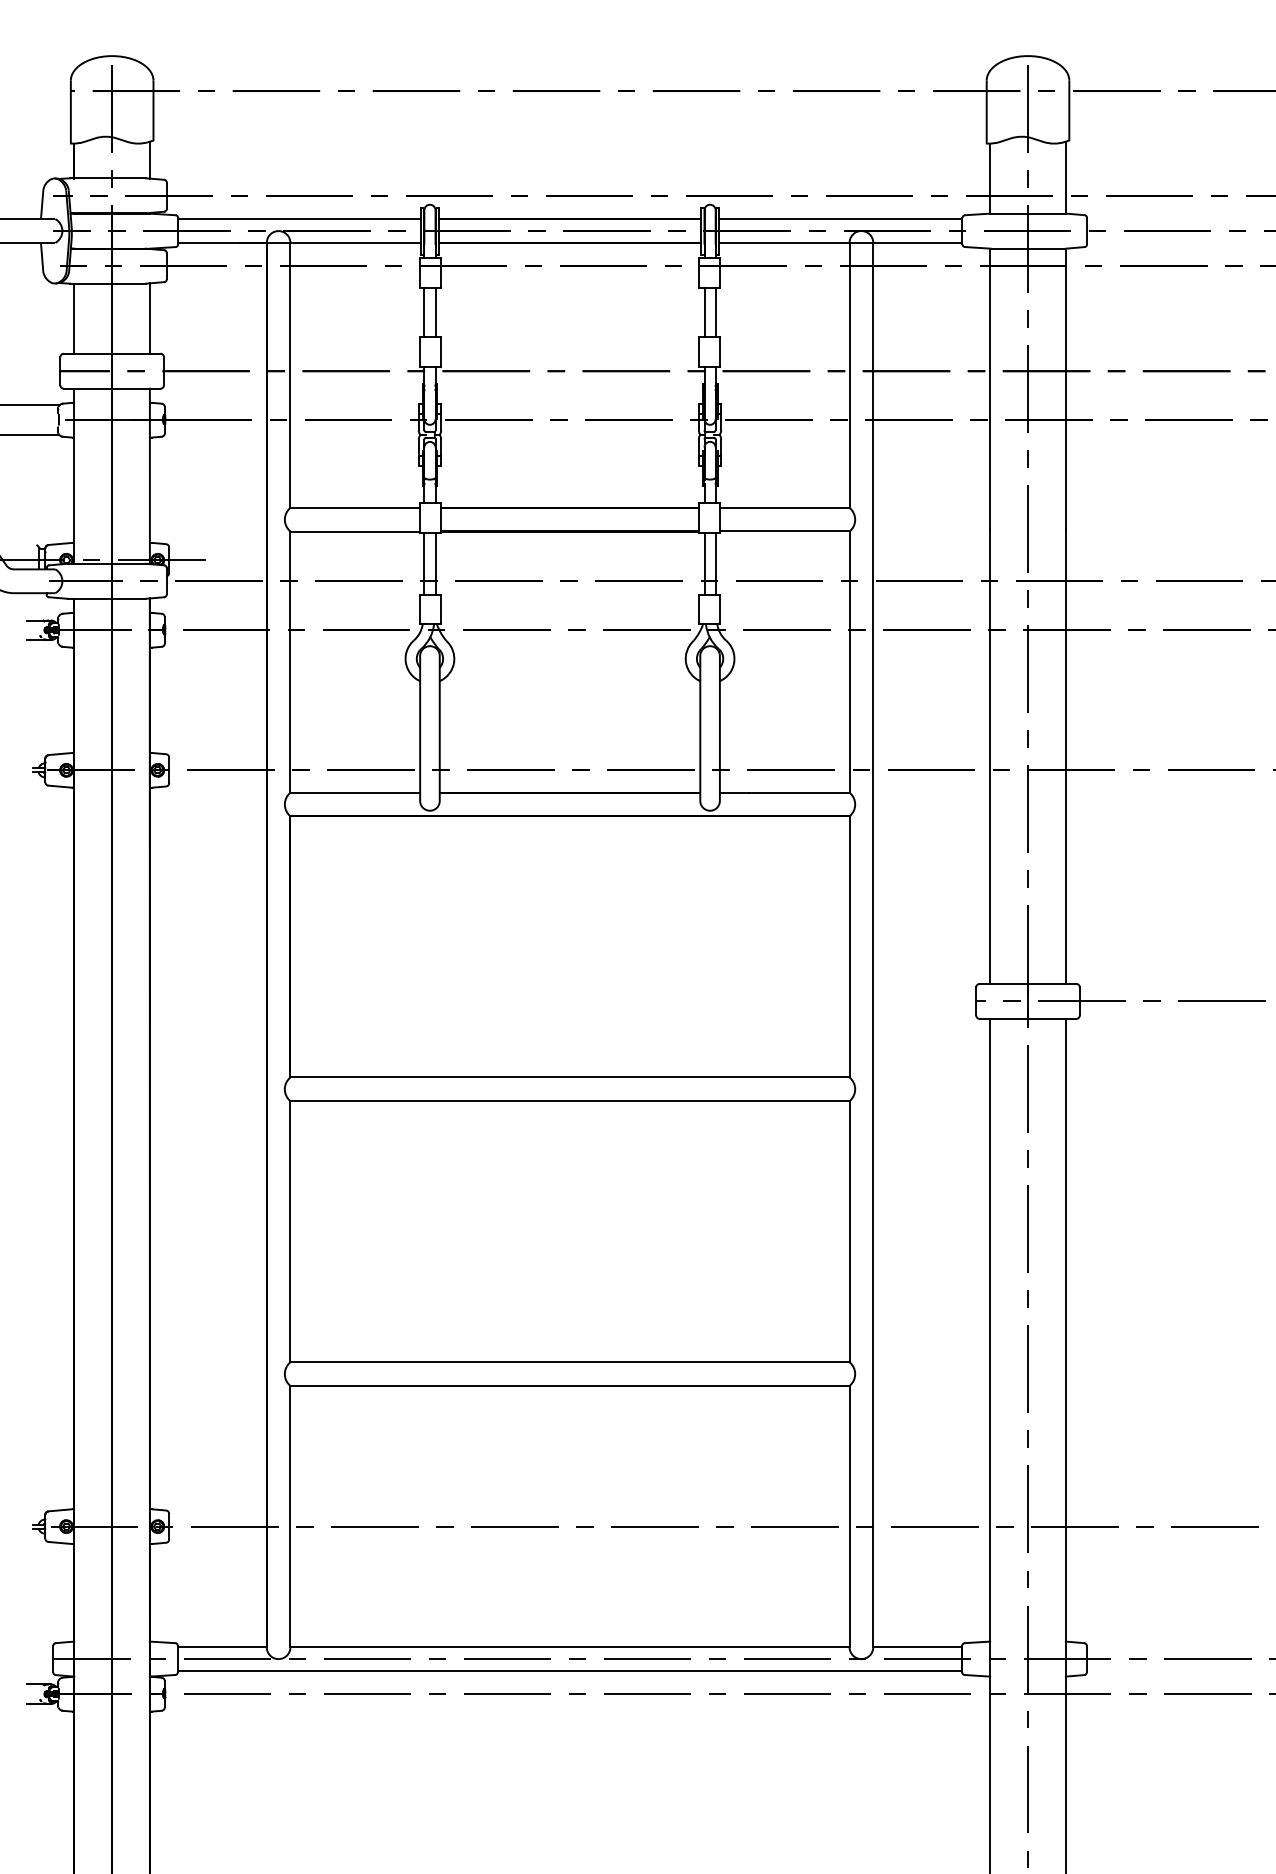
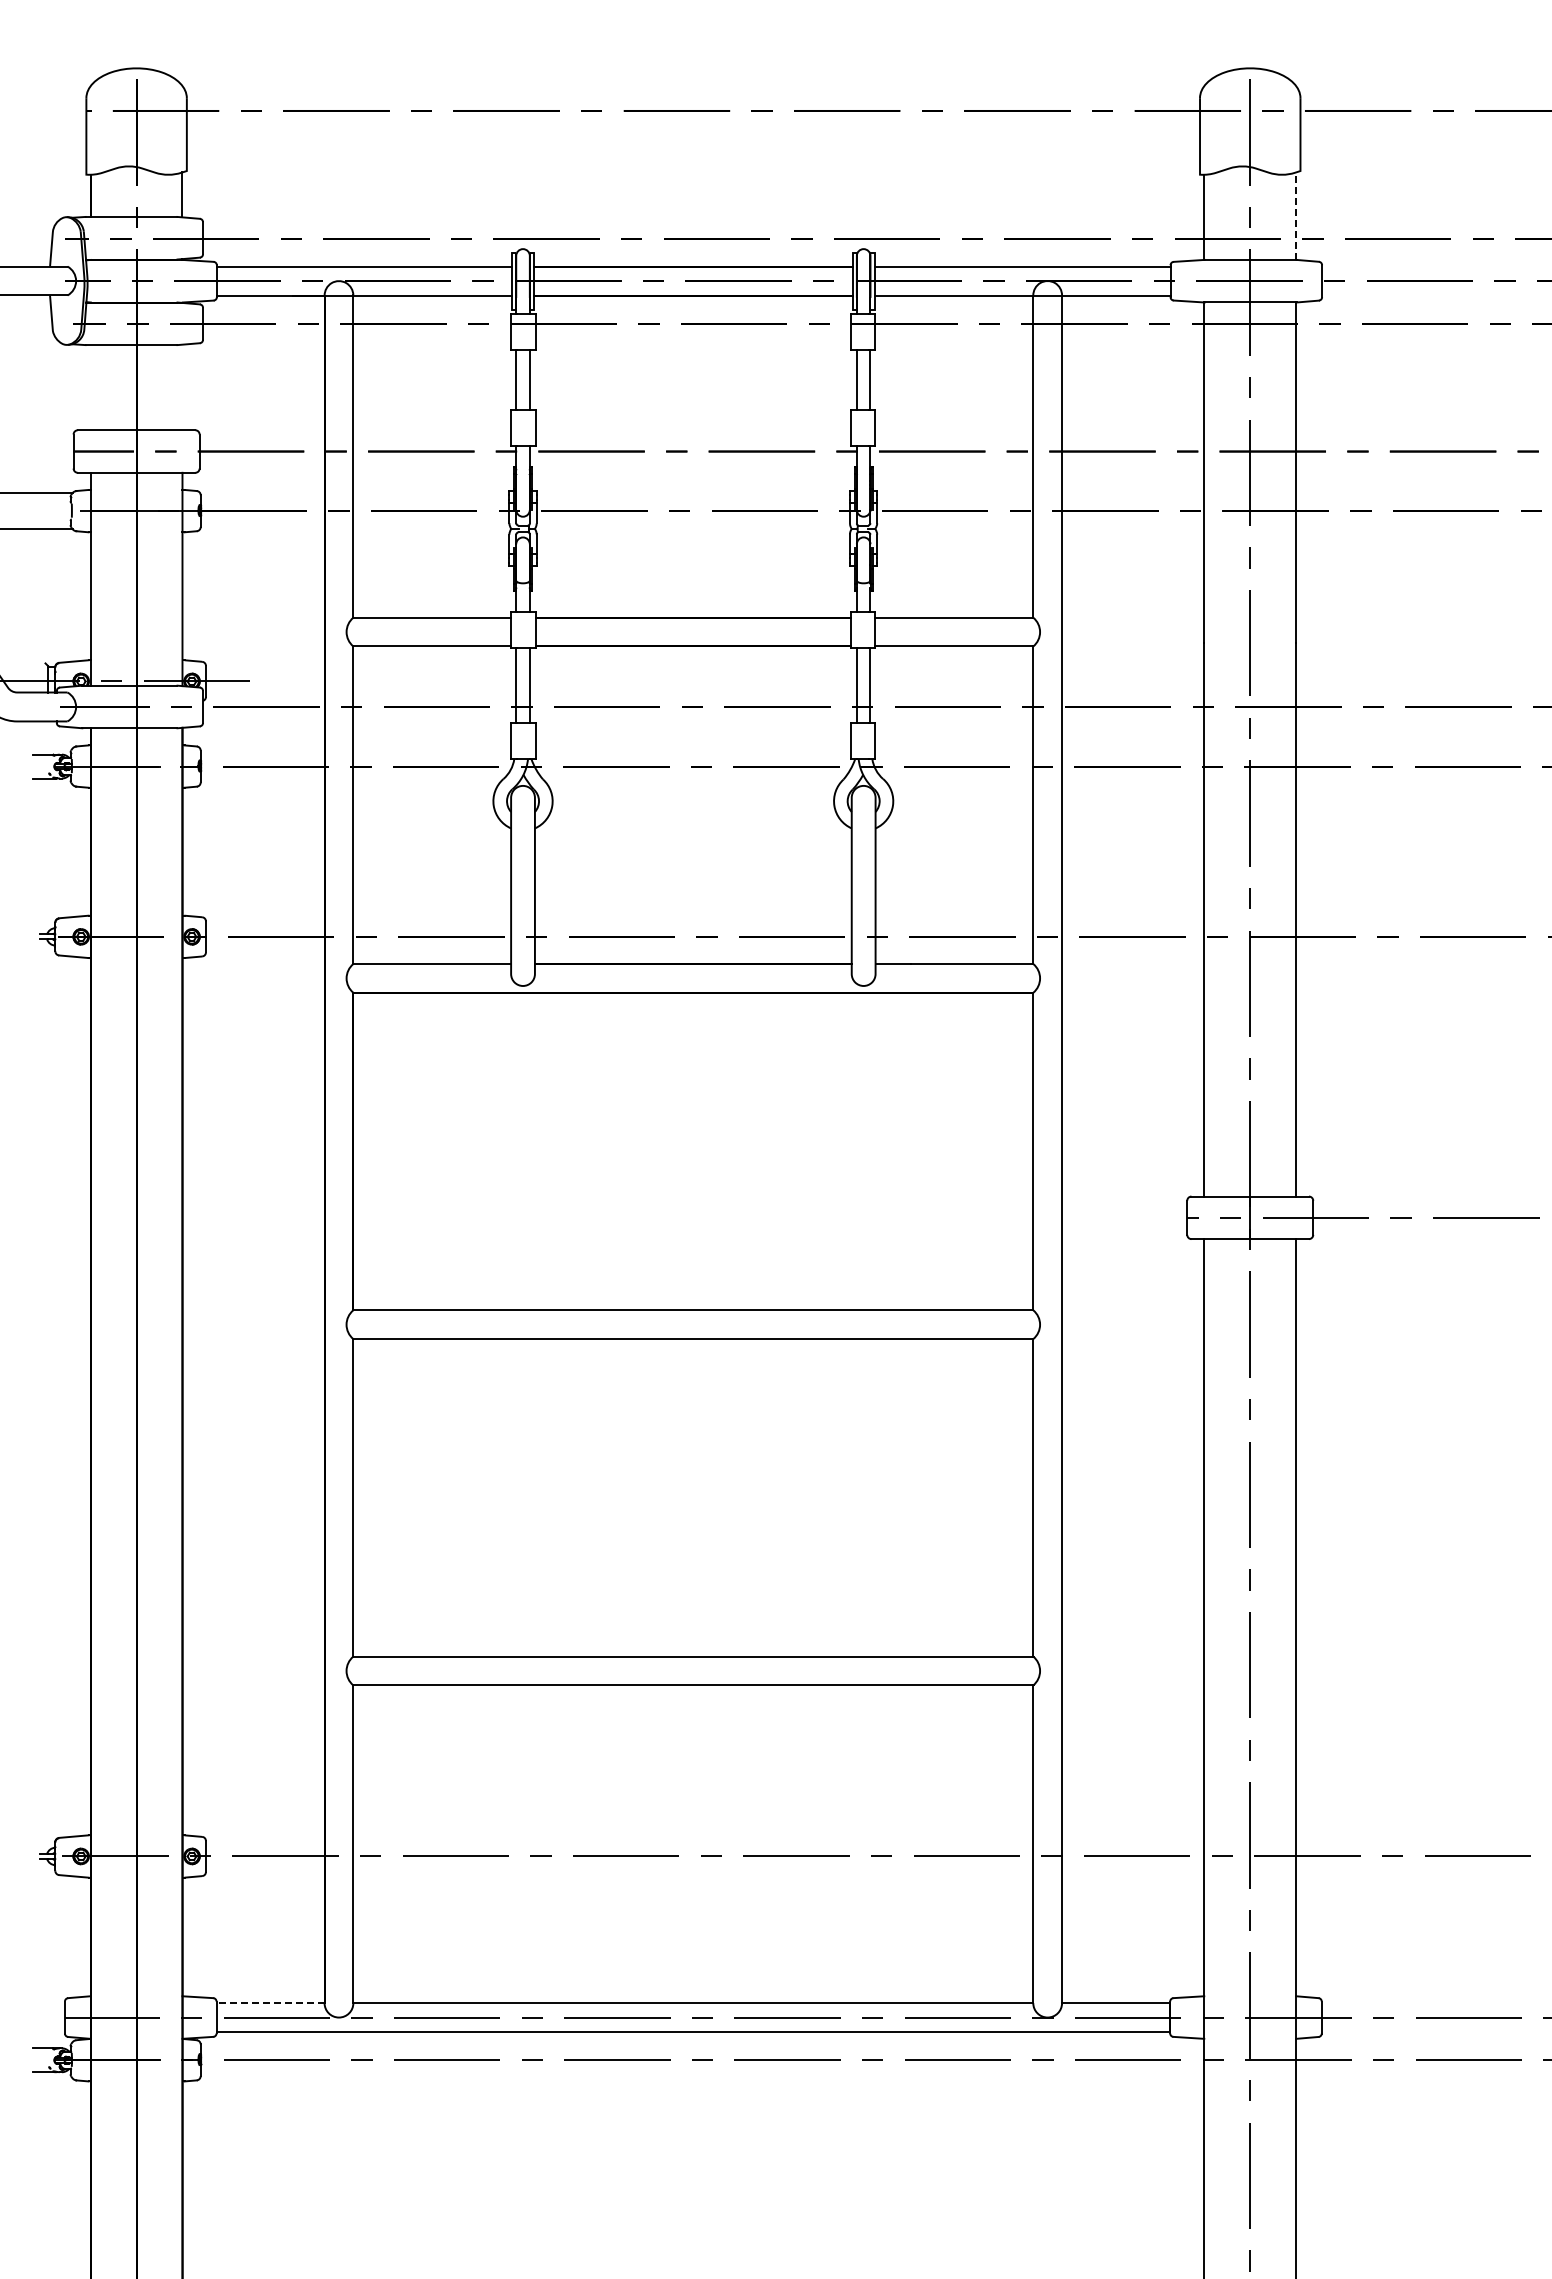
line: (1066, 177) -> (1296, 216), solid -> dashed
line: (74, 318) -> (90, 387), removed
line: (149, 318) -> (182, 387), removed
line: (222, 1647) -> (270, 2003), solid -> dashed

